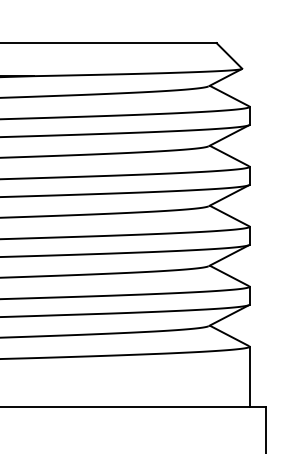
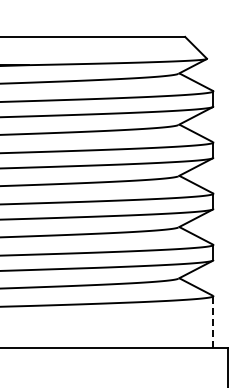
line: (249, 376) -> (213, 321), solid -> dashed

